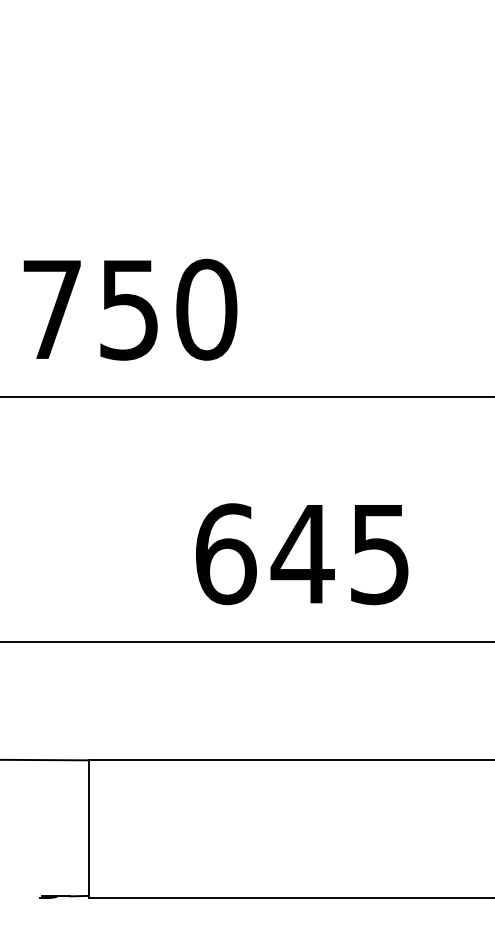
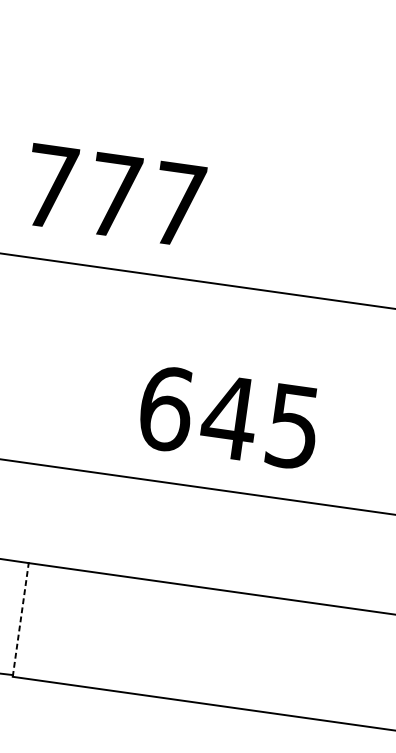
text: (168, 309) -> (147, 200), 750 -> 777
line: (88, 829) -> (20, 620), solid -> dashed

